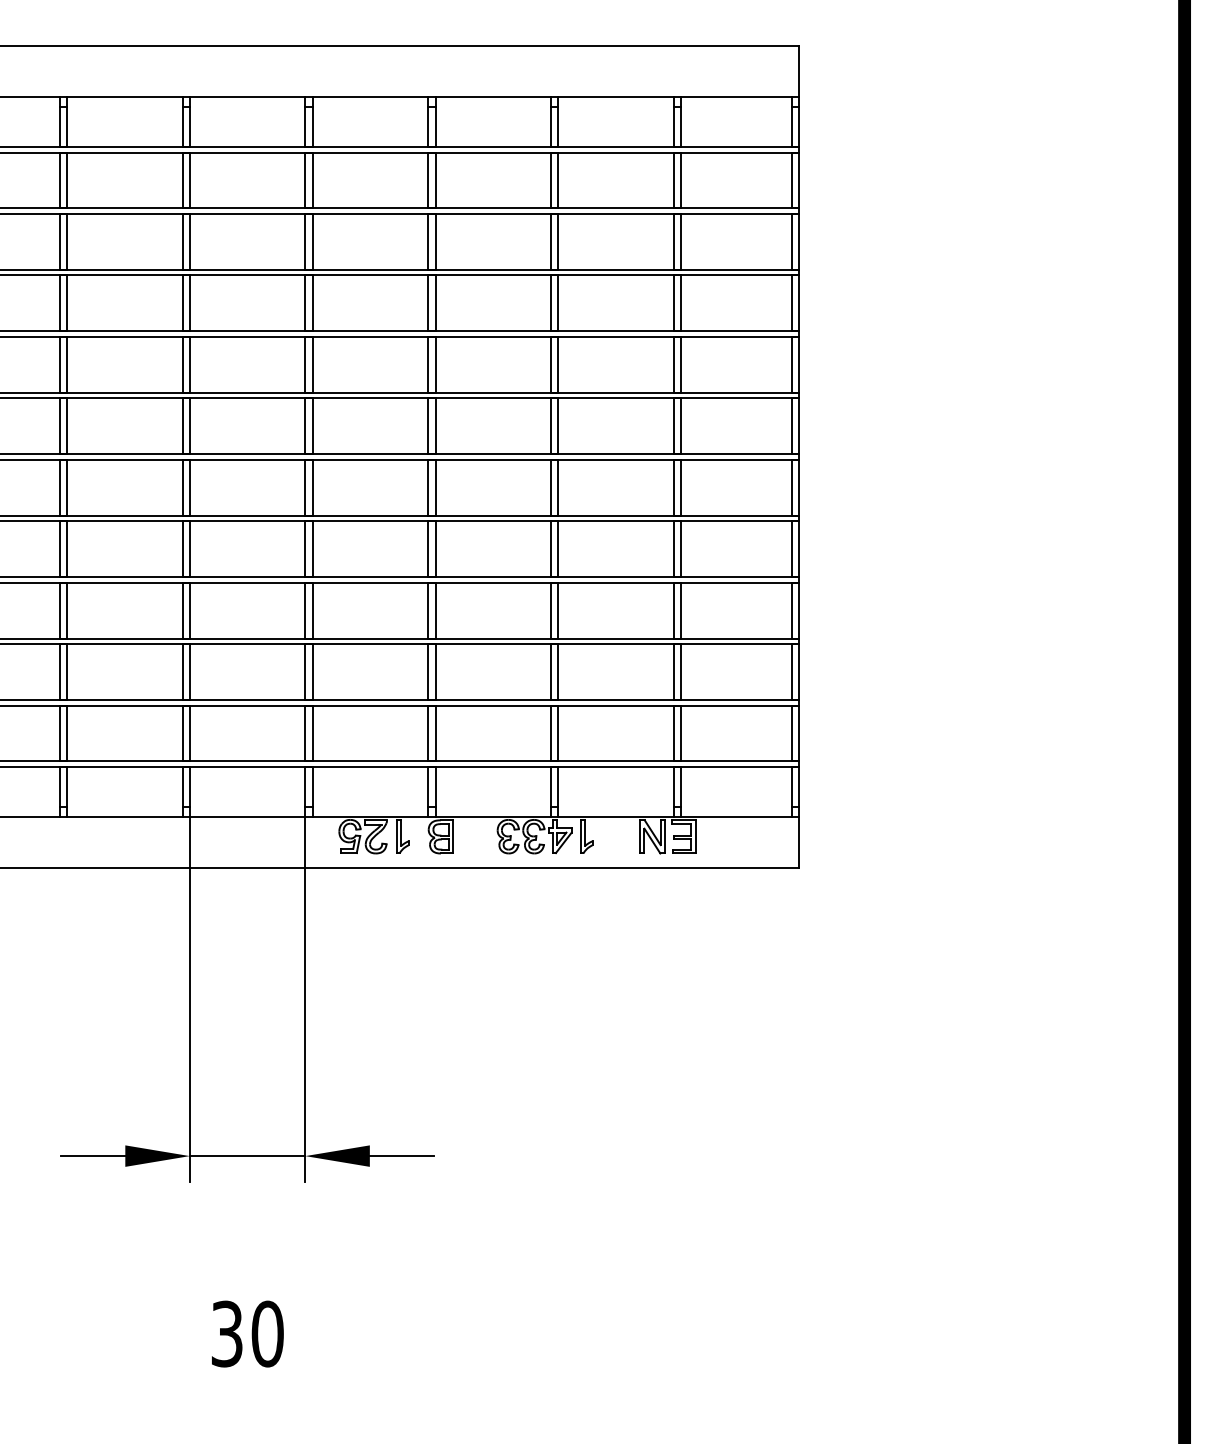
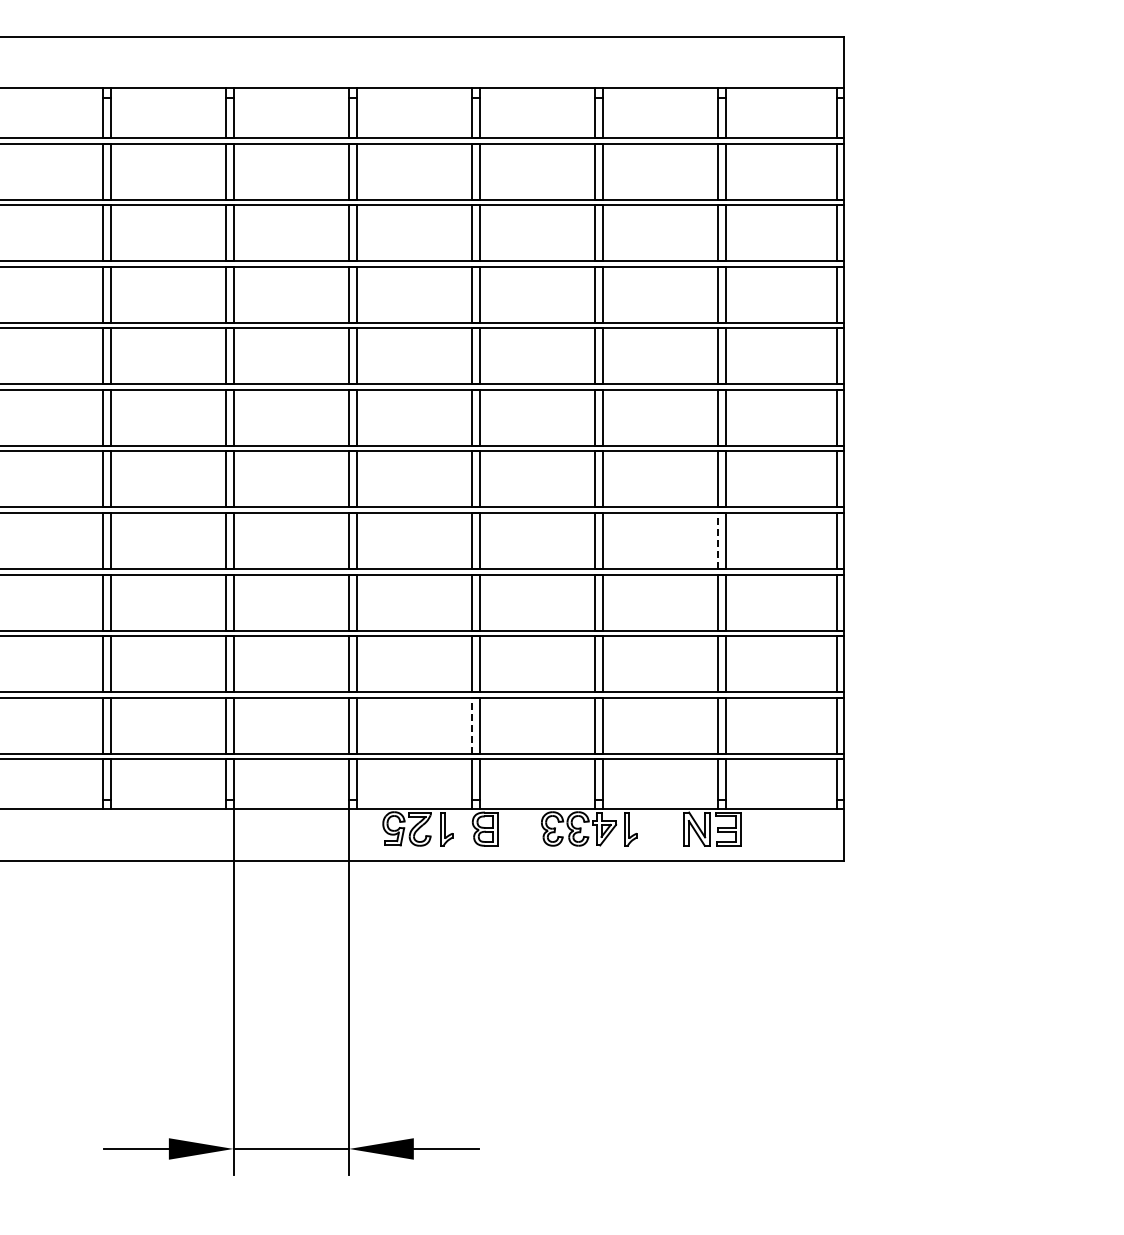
line: (673, 549) -> (717, 541), solid -> dashed
line: (428, 733) -> (472, 725), solid -> dashed

